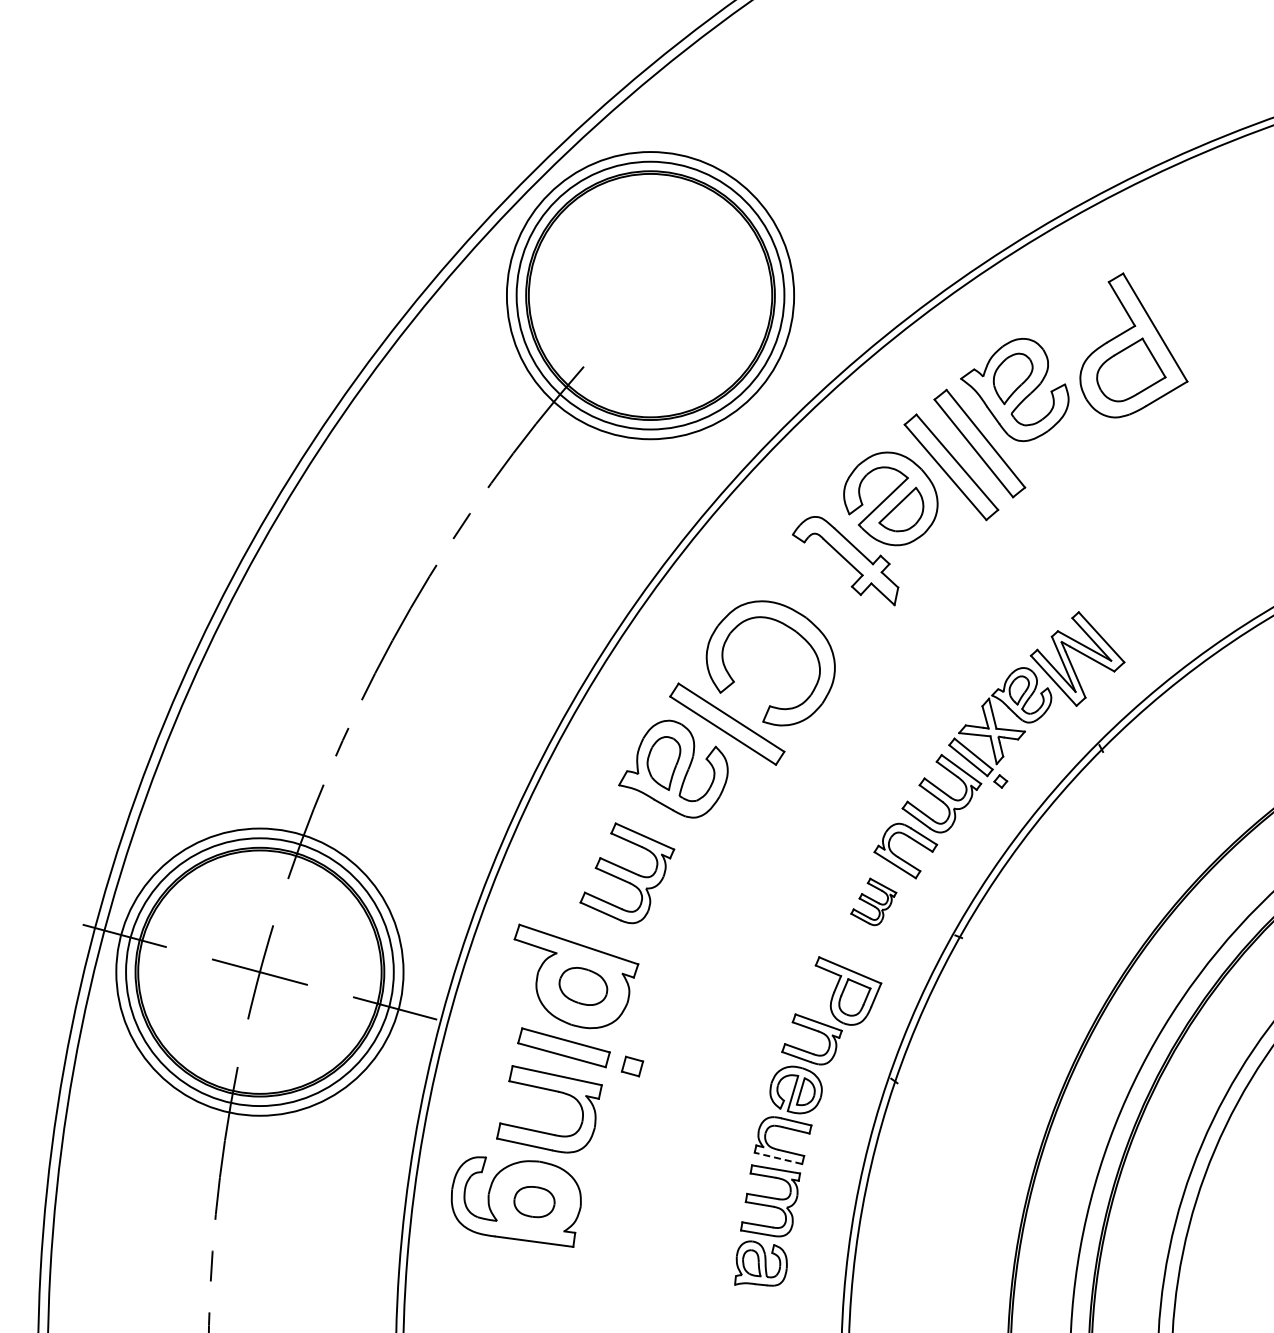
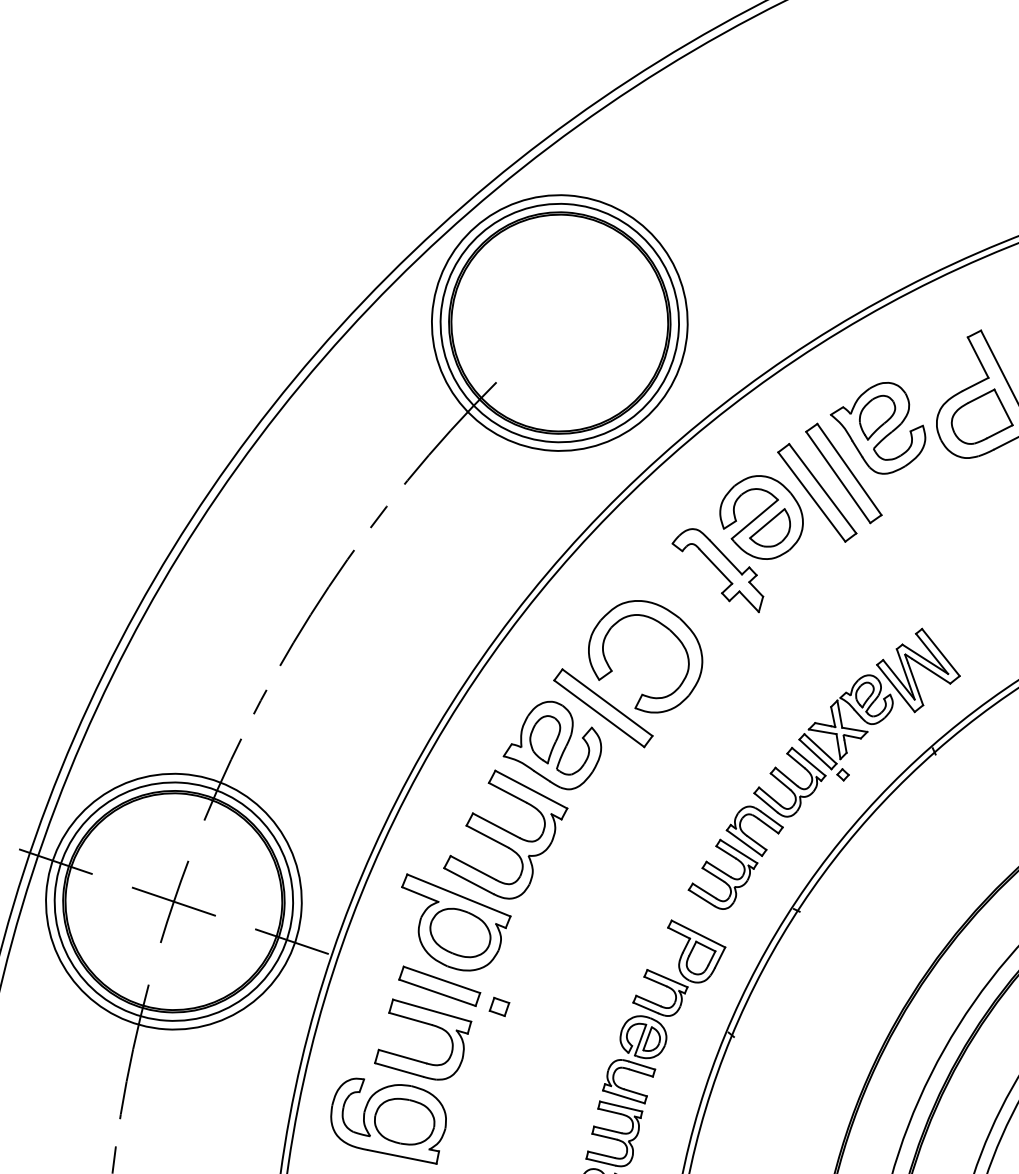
part: (627, 873) -> (506, 835), size x1.43
part: (873, 901) -> (723, 874), size x1.67
part: (583, 986) -> (460, 933), size x1.43
line: (777, 1158) -> (623, 1096), dashed -> solid
part: (534, 1201) -> (404, 1121), size x1.67

